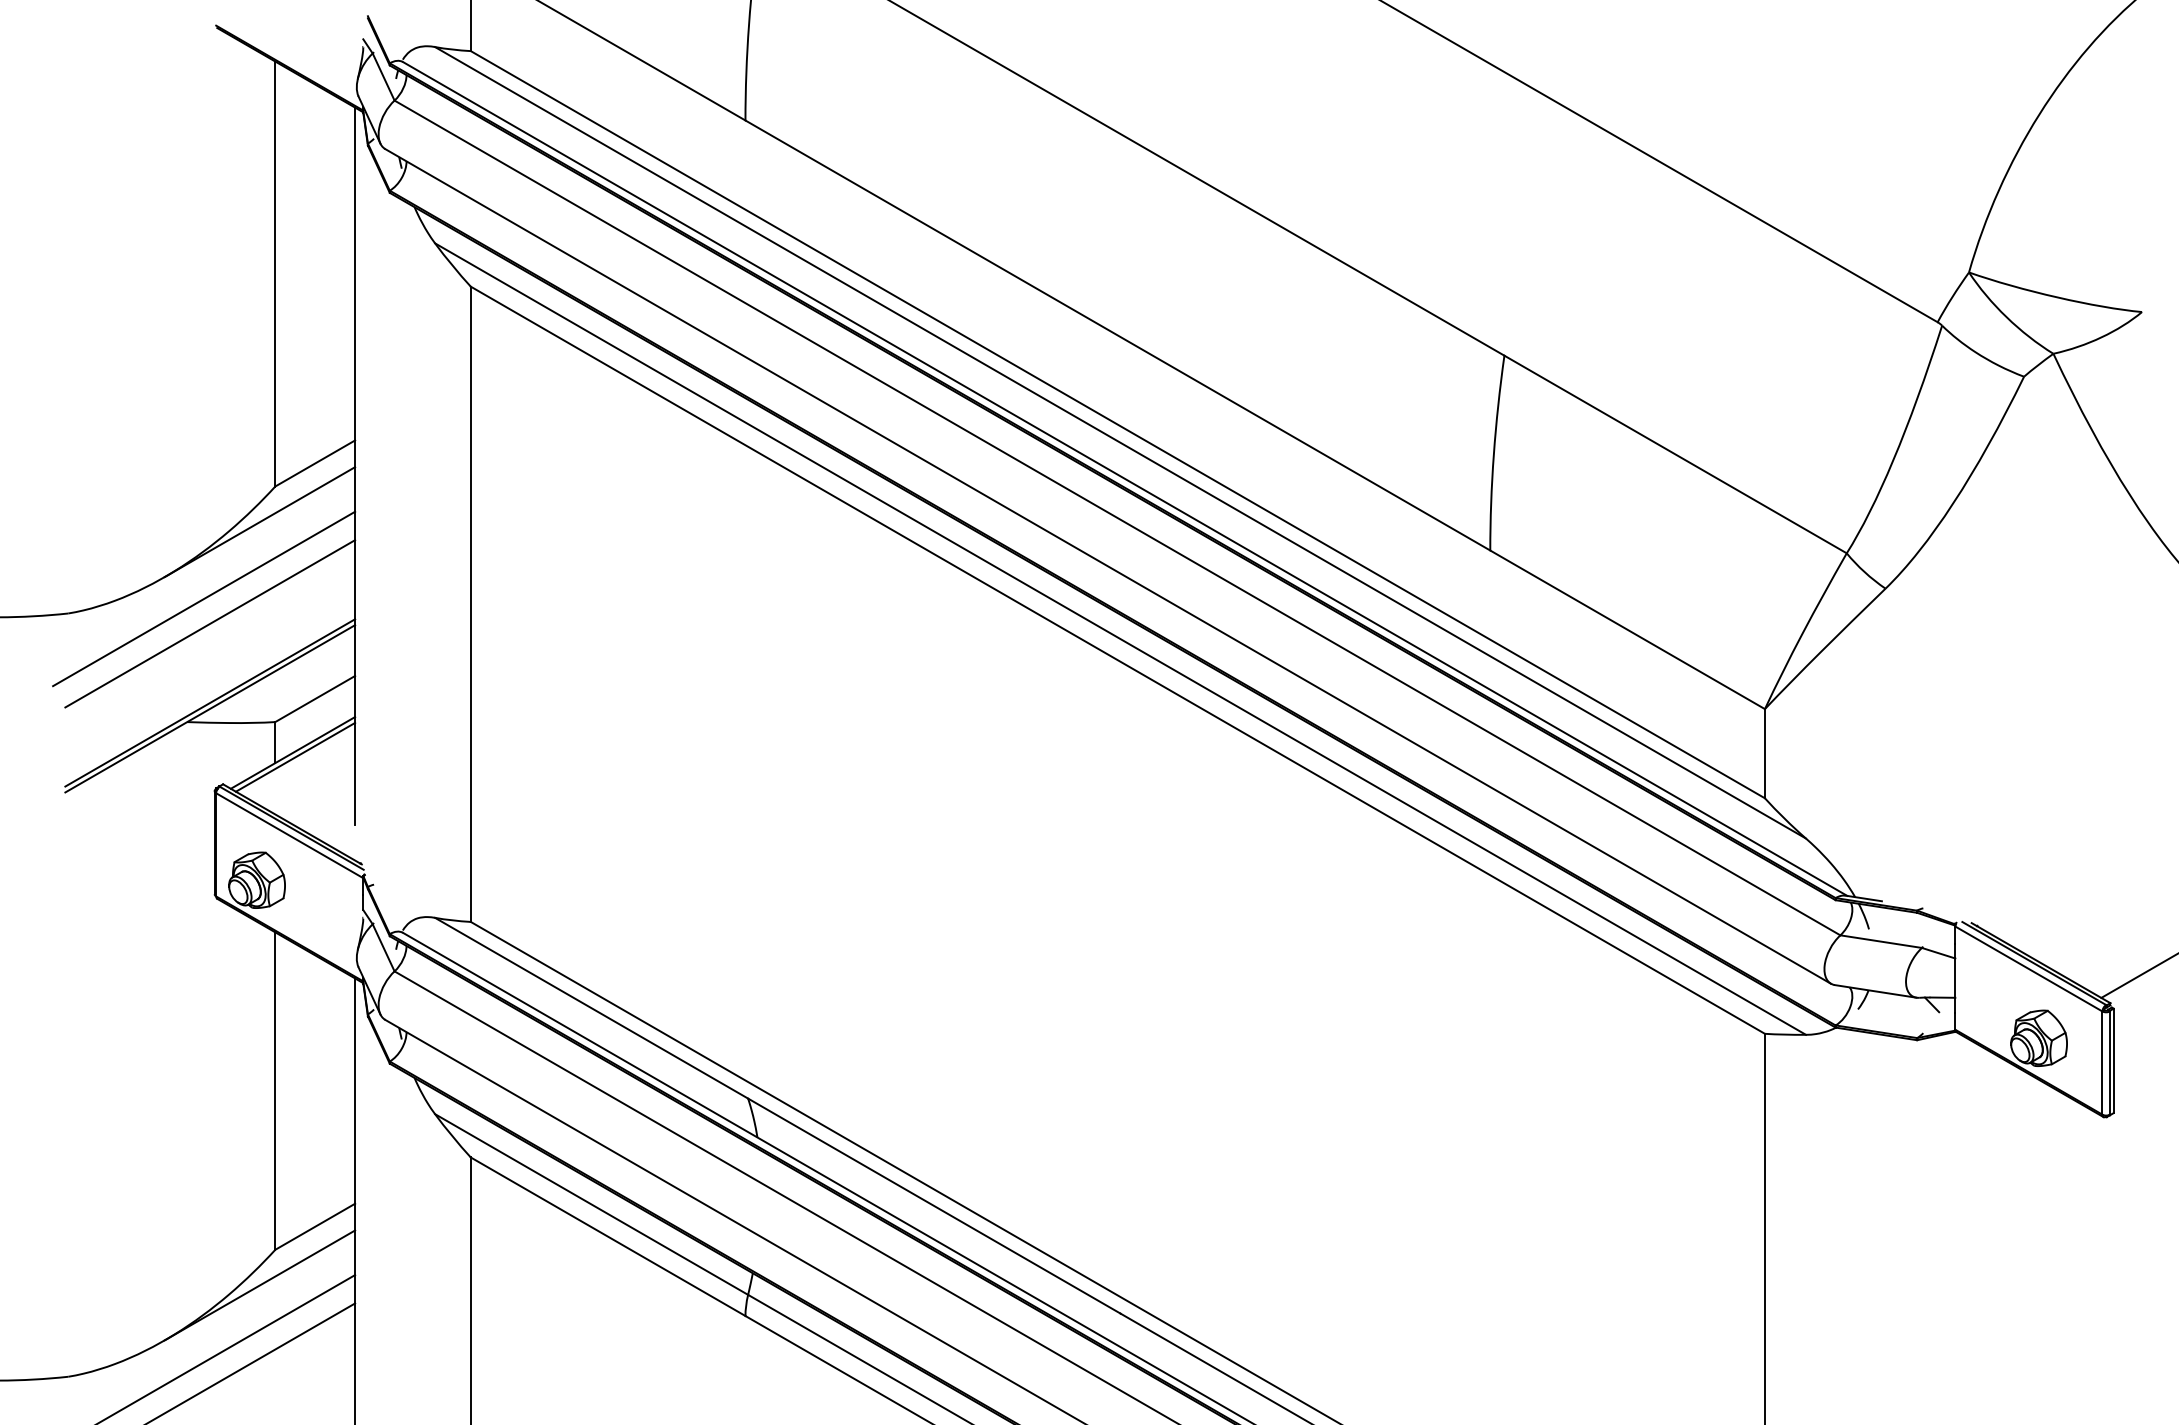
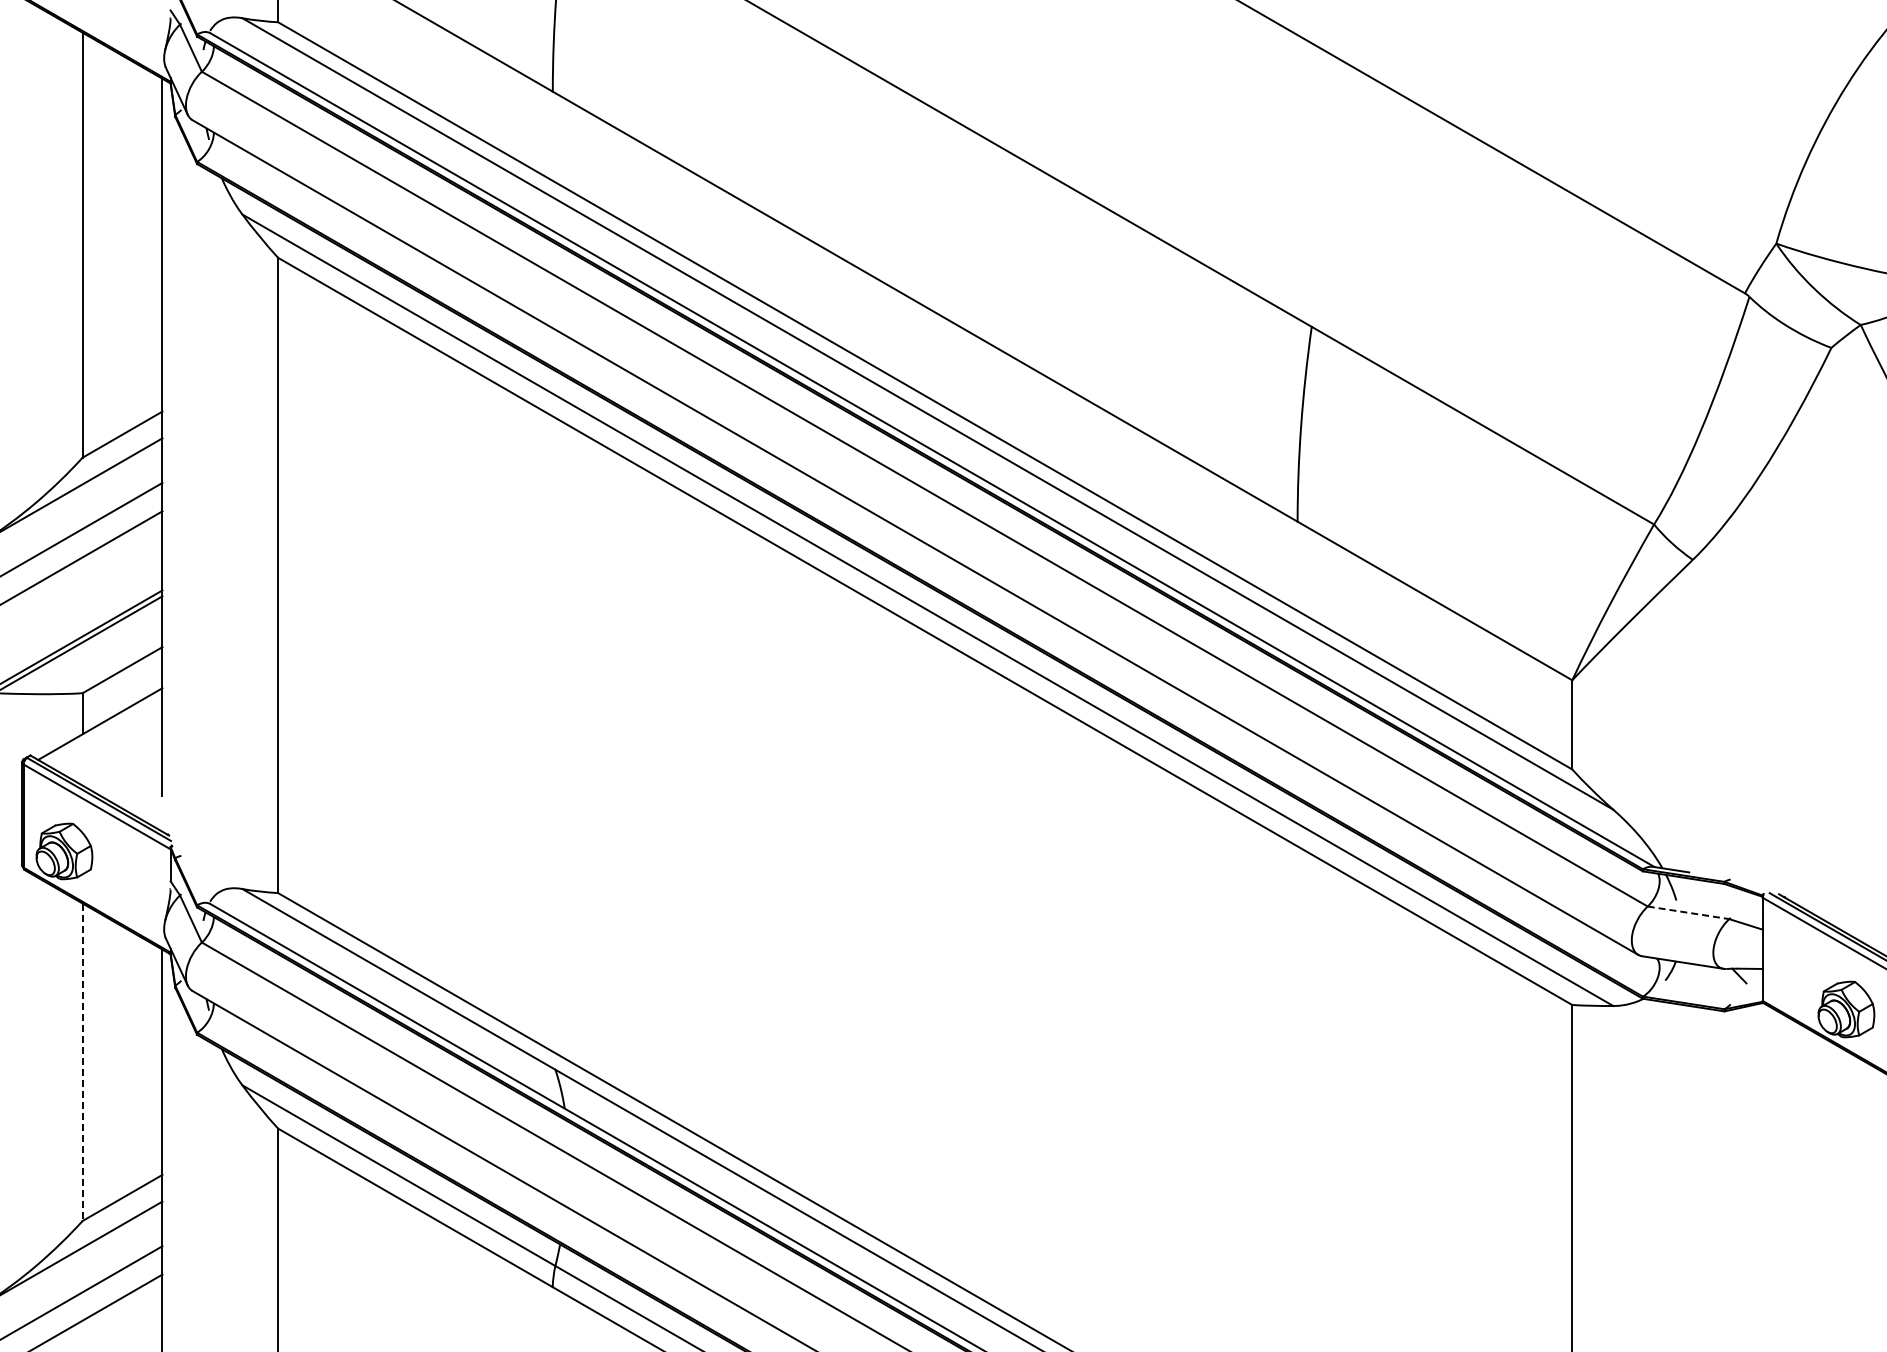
line: (295, 756) -> (102, 727), removed
line: (1881, 941) -> (1688, 912), solid -> dashed
line: (275, 1091) -> (82, 1062), solid -> dashed

